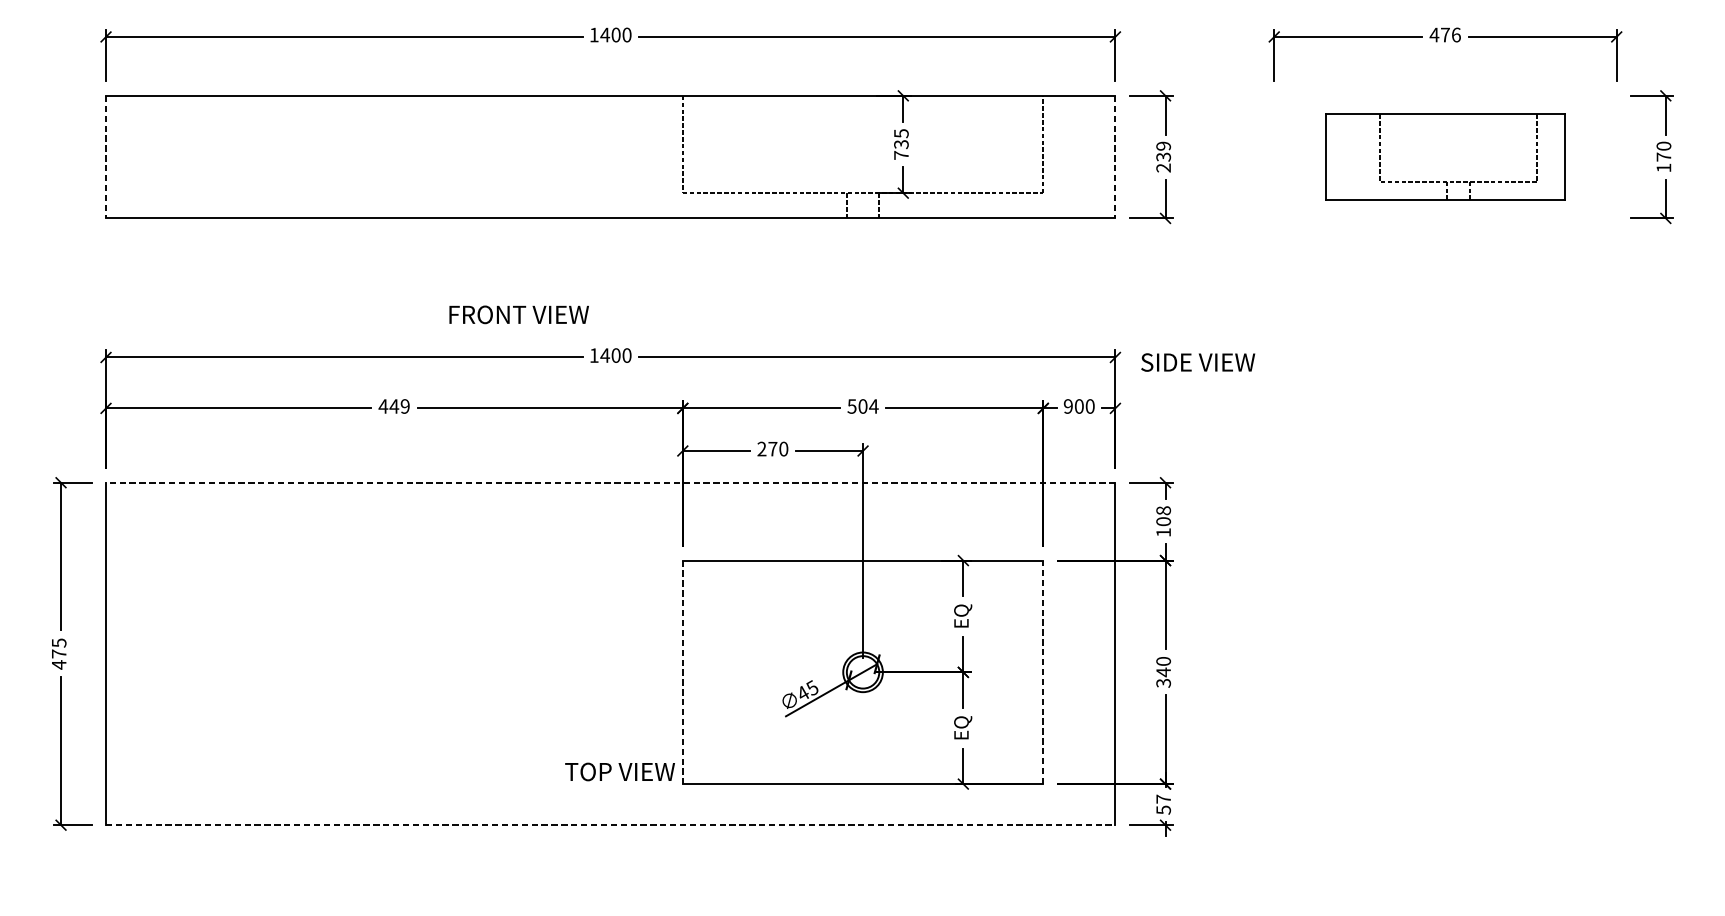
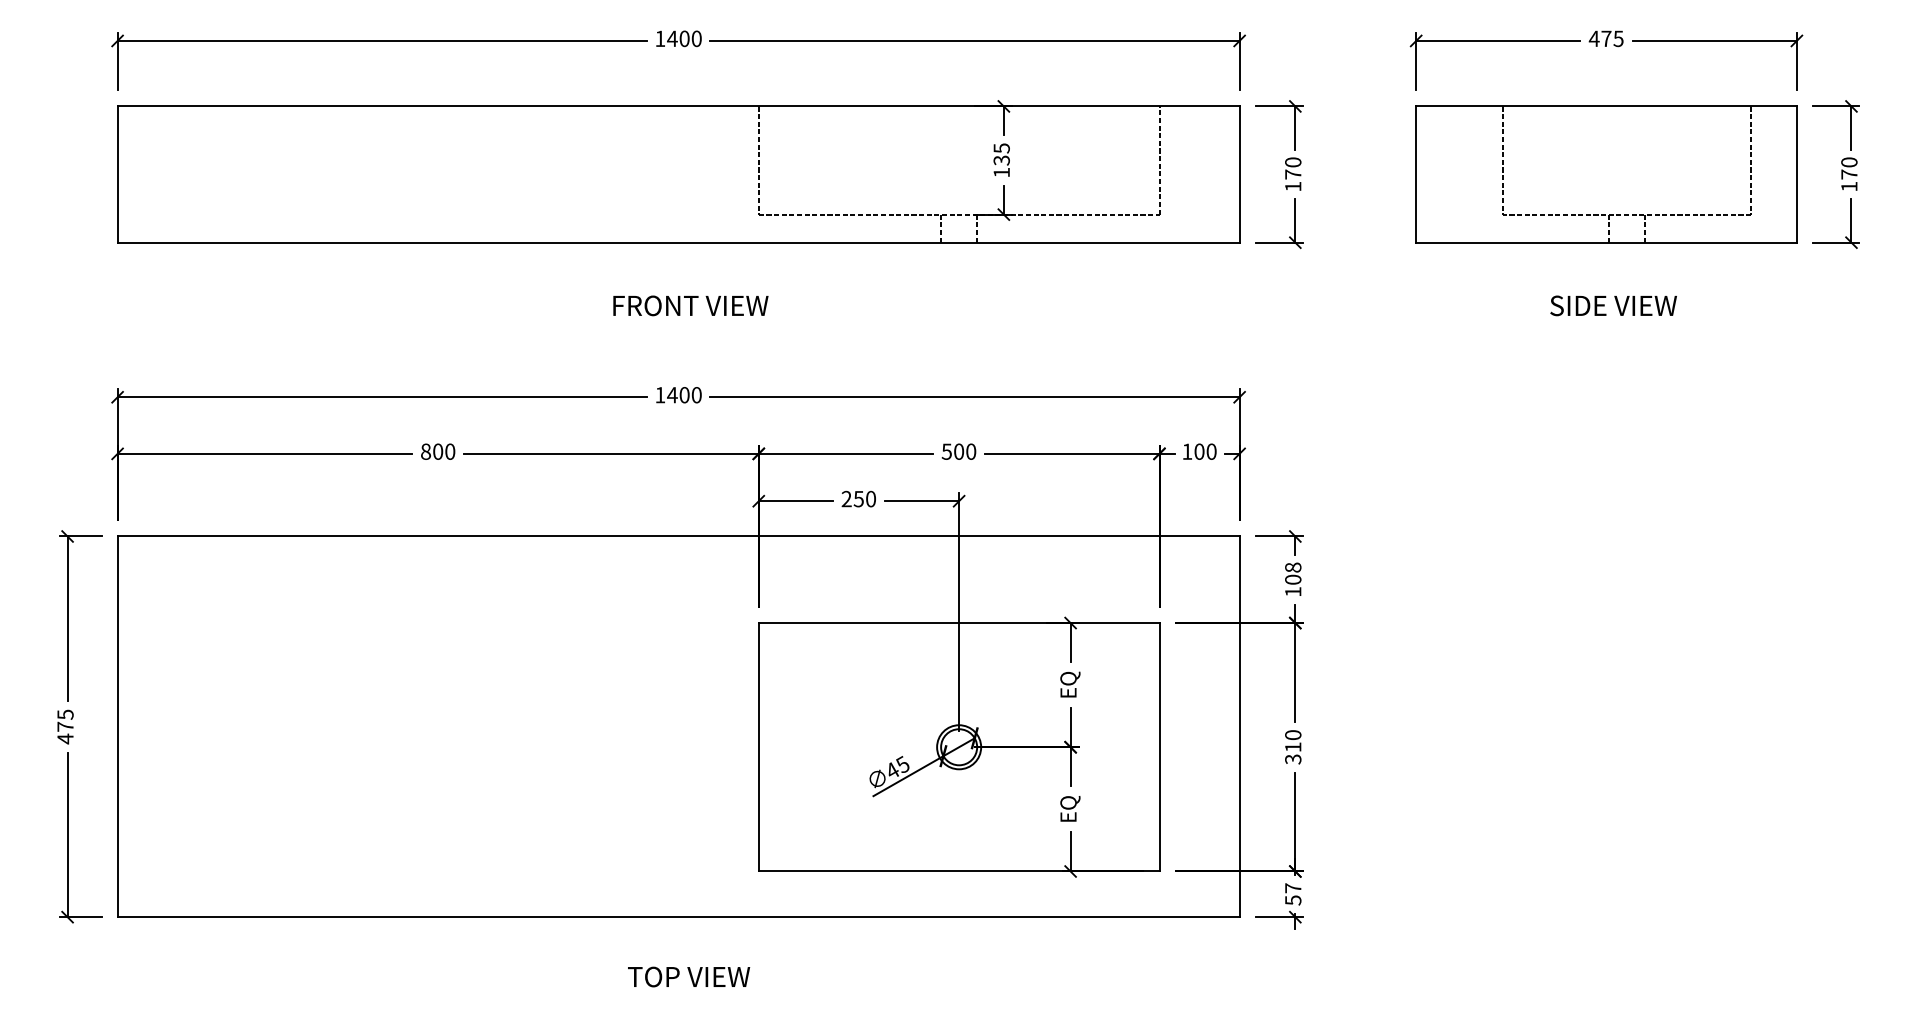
text: (1456, 34) -> (1618, 38), 476 -> 475
text: (901, 155) -> (1001, 172), 735 -> 135
line: (105, 157) -> (117, 175), dashed -> solid
line: (1115, 157) -> (1239, 175), dashed -> solid
text: (1163, 157) -> (1293, 174), 239 -> 170
part: (1445, 157) -> (1606, 174), size x1.43
text: (518, 314) -> (690, 305), moved
text: (1198, 362) -> (1613, 305), moved
text: (393, 406) -> (437, 451), 449 -> 800
text: (873, 406) -> (970, 451), 504 -> 500
text: (1068, 406) -> (1187, 451), 900 -> 100
text: (772, 449) -> (858, 499), 270 -> 250
line: (610, 482) -> (678, 536), dashed -> solid
line: (1043, 671) -> (1159, 746), dashed -> solid
text: (1163, 671) -> (1293, 746), 340 -> 310
line: (682, 672) -> (758, 747), dashed -> solid
text: (620, 771) -> (689, 976), moved
line: (611, 825) -> (679, 917), dashed -> solid

